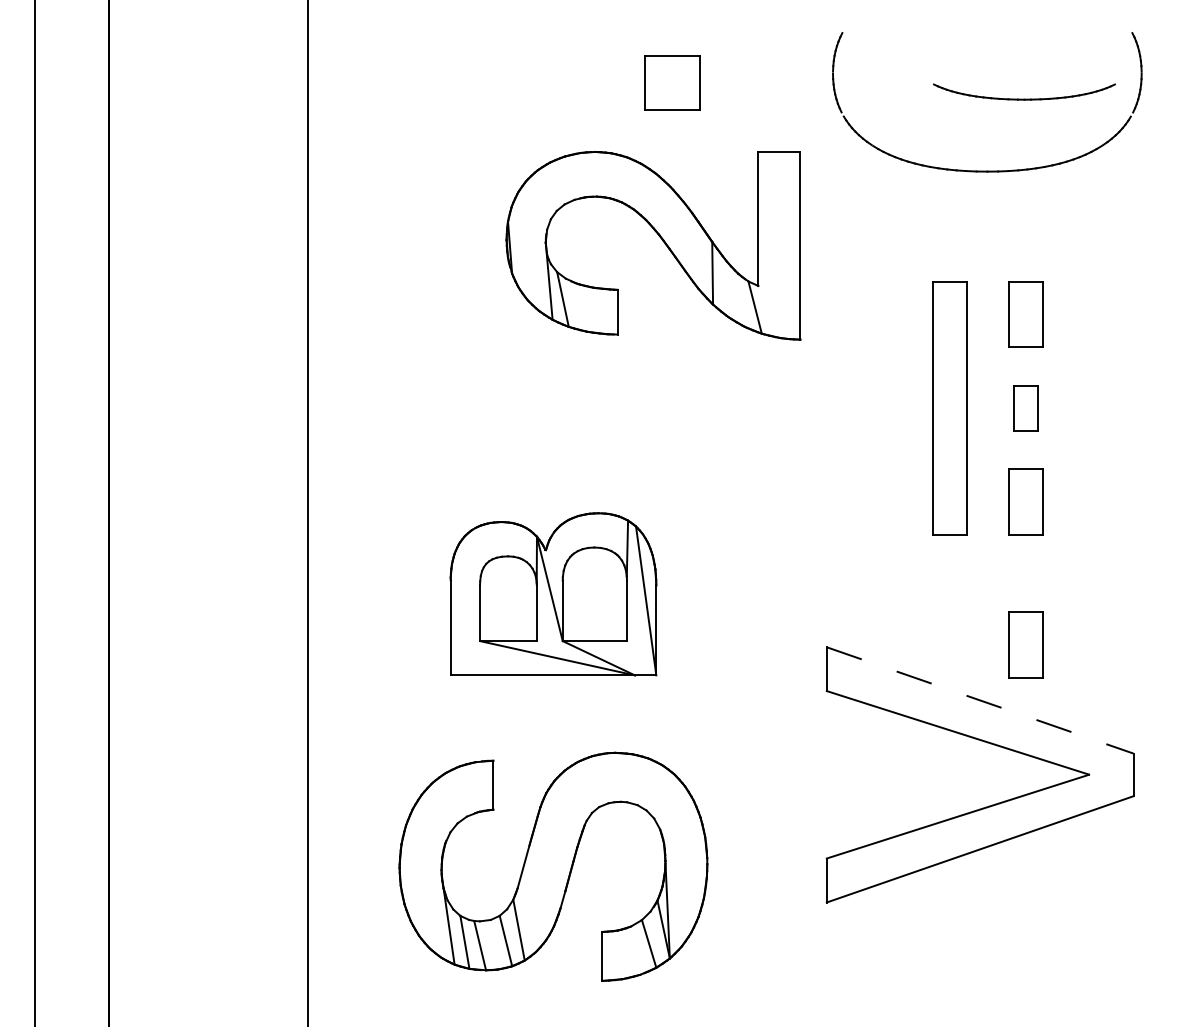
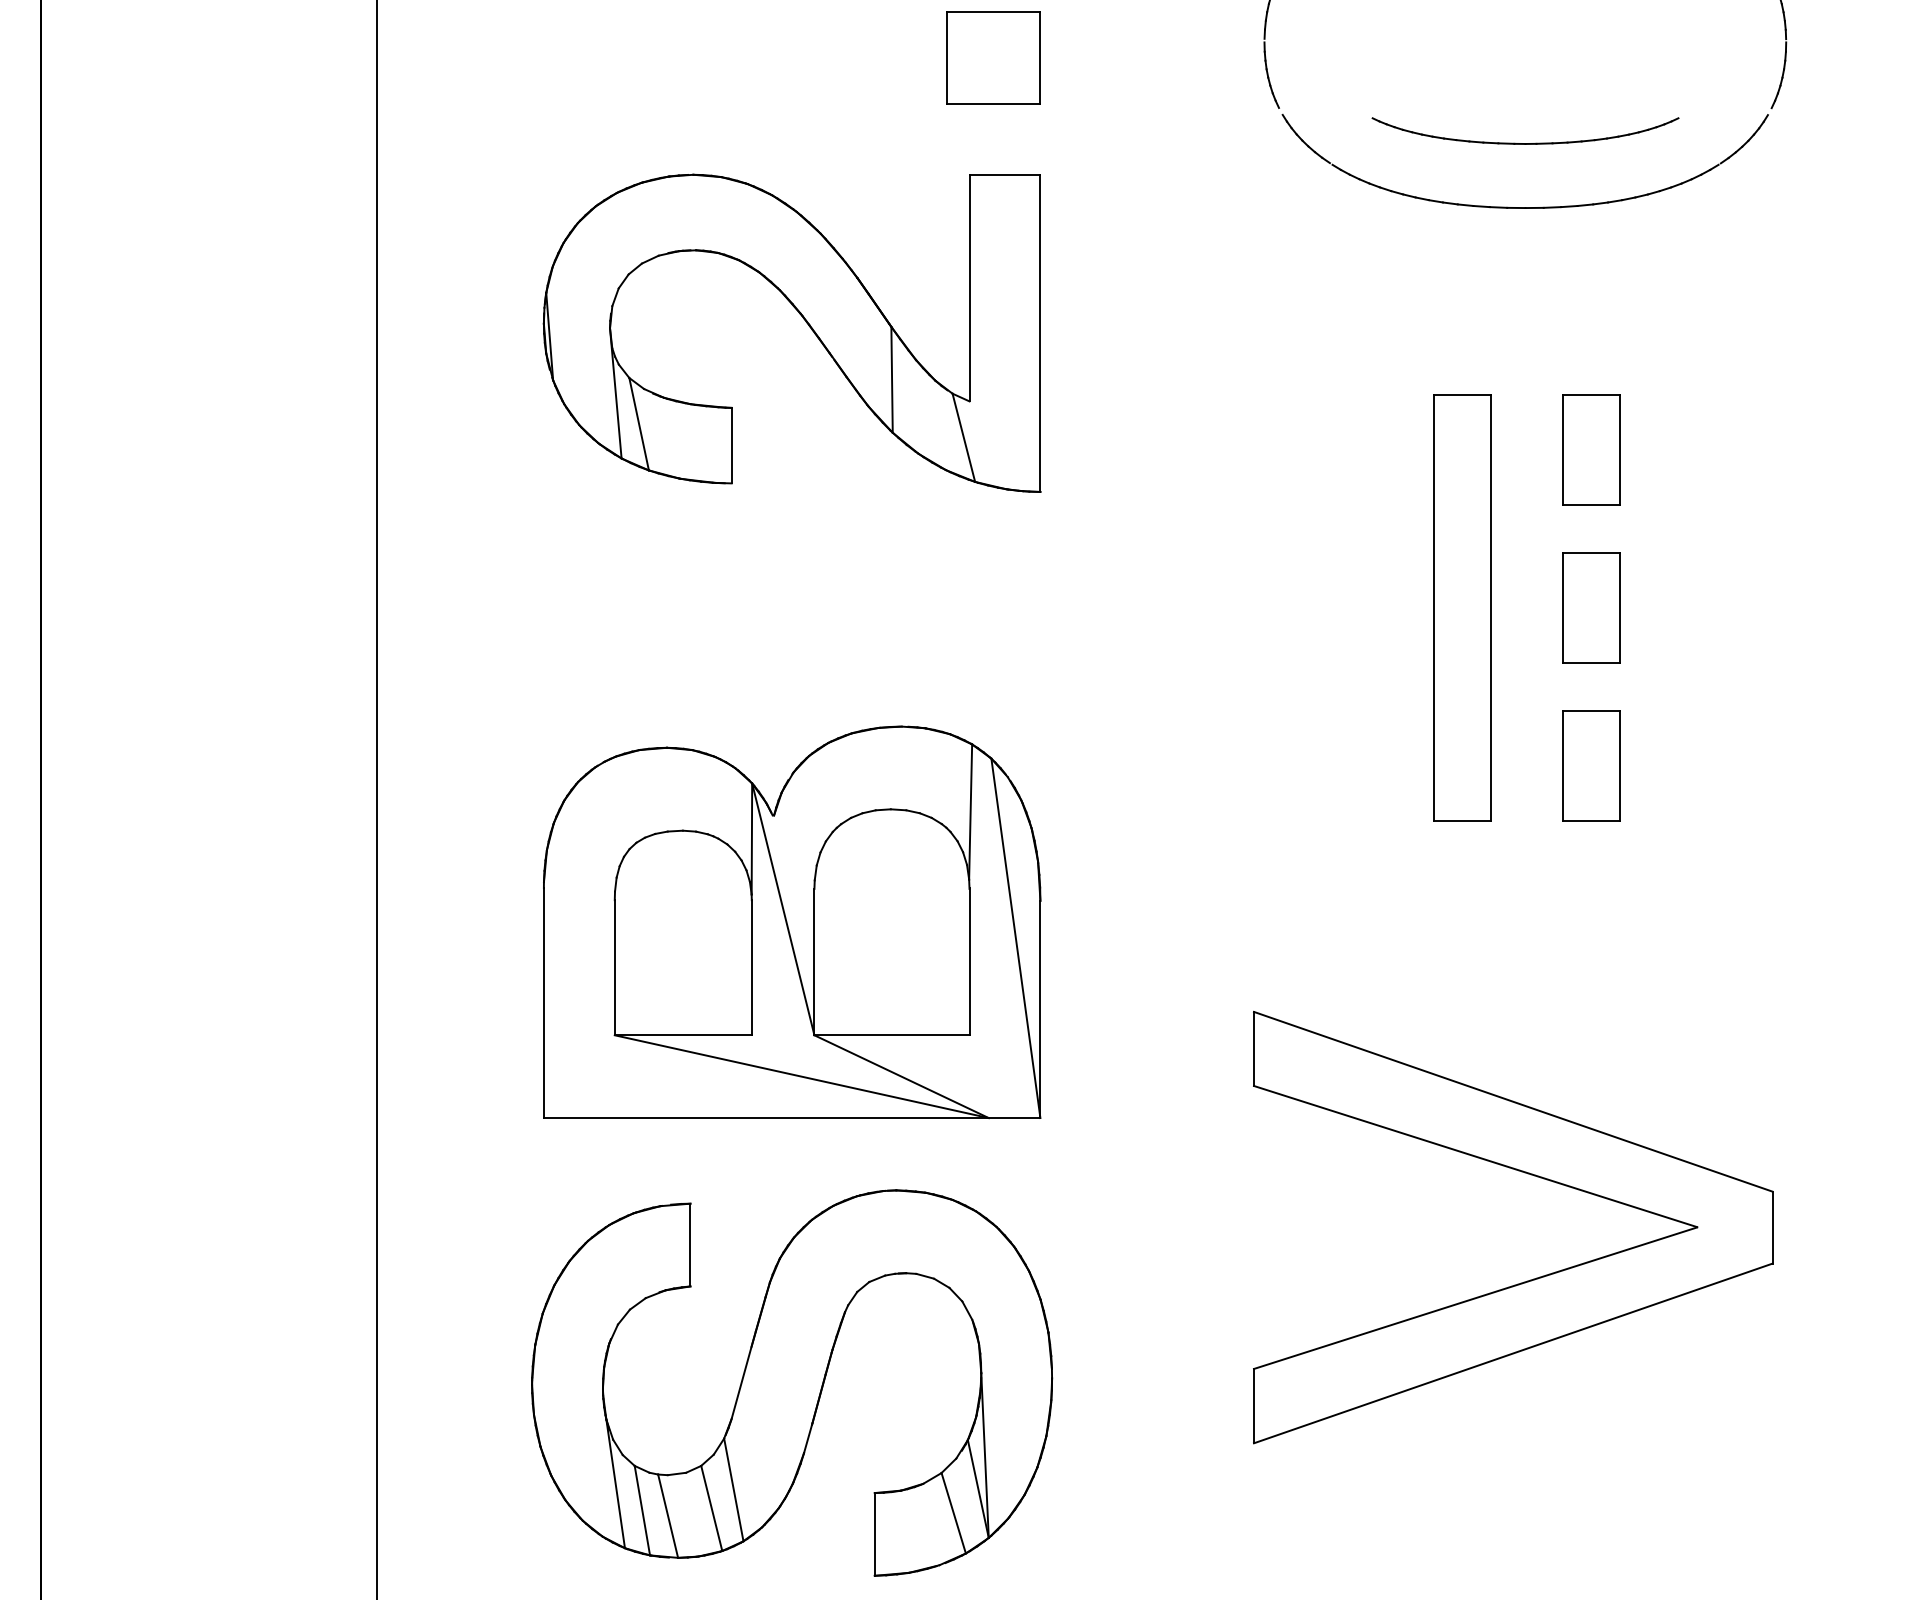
part: (1024, 98) -> (1525, 141), moved
part: (662, 241) -> (807, 326), moved
part: (1025, 408) -> (1589, 608), size x1.43
part: (553, 594) -> (792, 922), size x1.43
part: (1025, 644) -> (1589, 1007), removed
line: (980, 700) -> (1513, 1101), dashed -> solid

